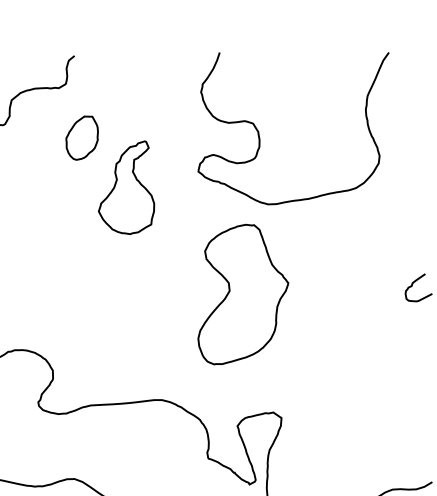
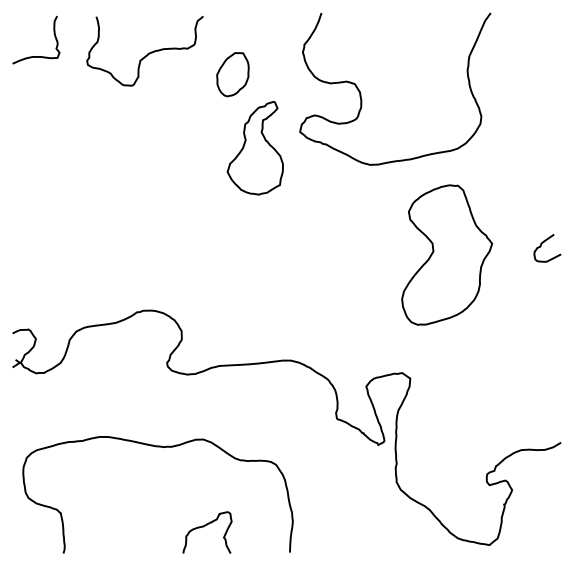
curve: (259, 133) -> (361, 93), moved
part: (81, 138) -> (232, 74), moved
part: (242, 294) -> (446, 254), moved

